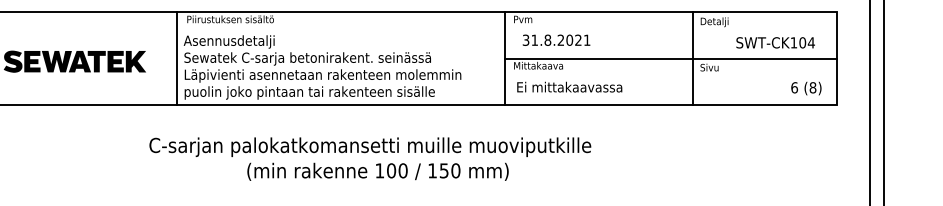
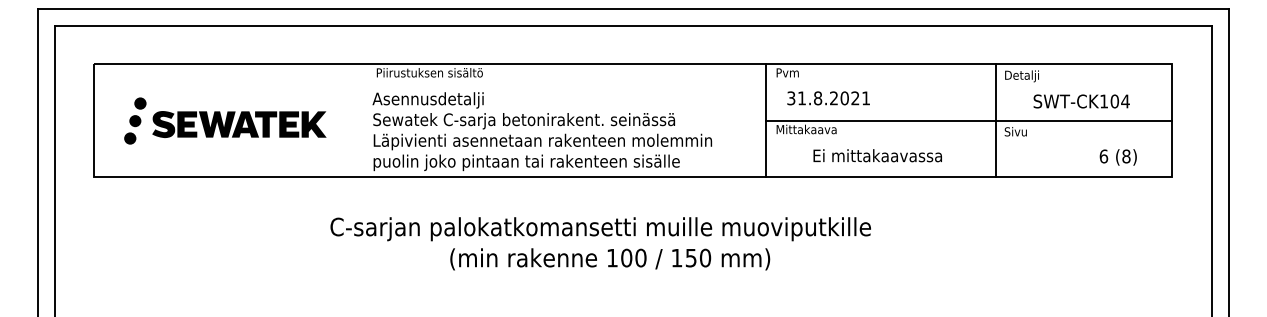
text: (775, 42) -> (1081, 101), moved
line: (176, 58) -> (363, 120), removed
text: (569, 86) -> (877, 155), moved
text: (805, 88) -> (1117, 157), moved

